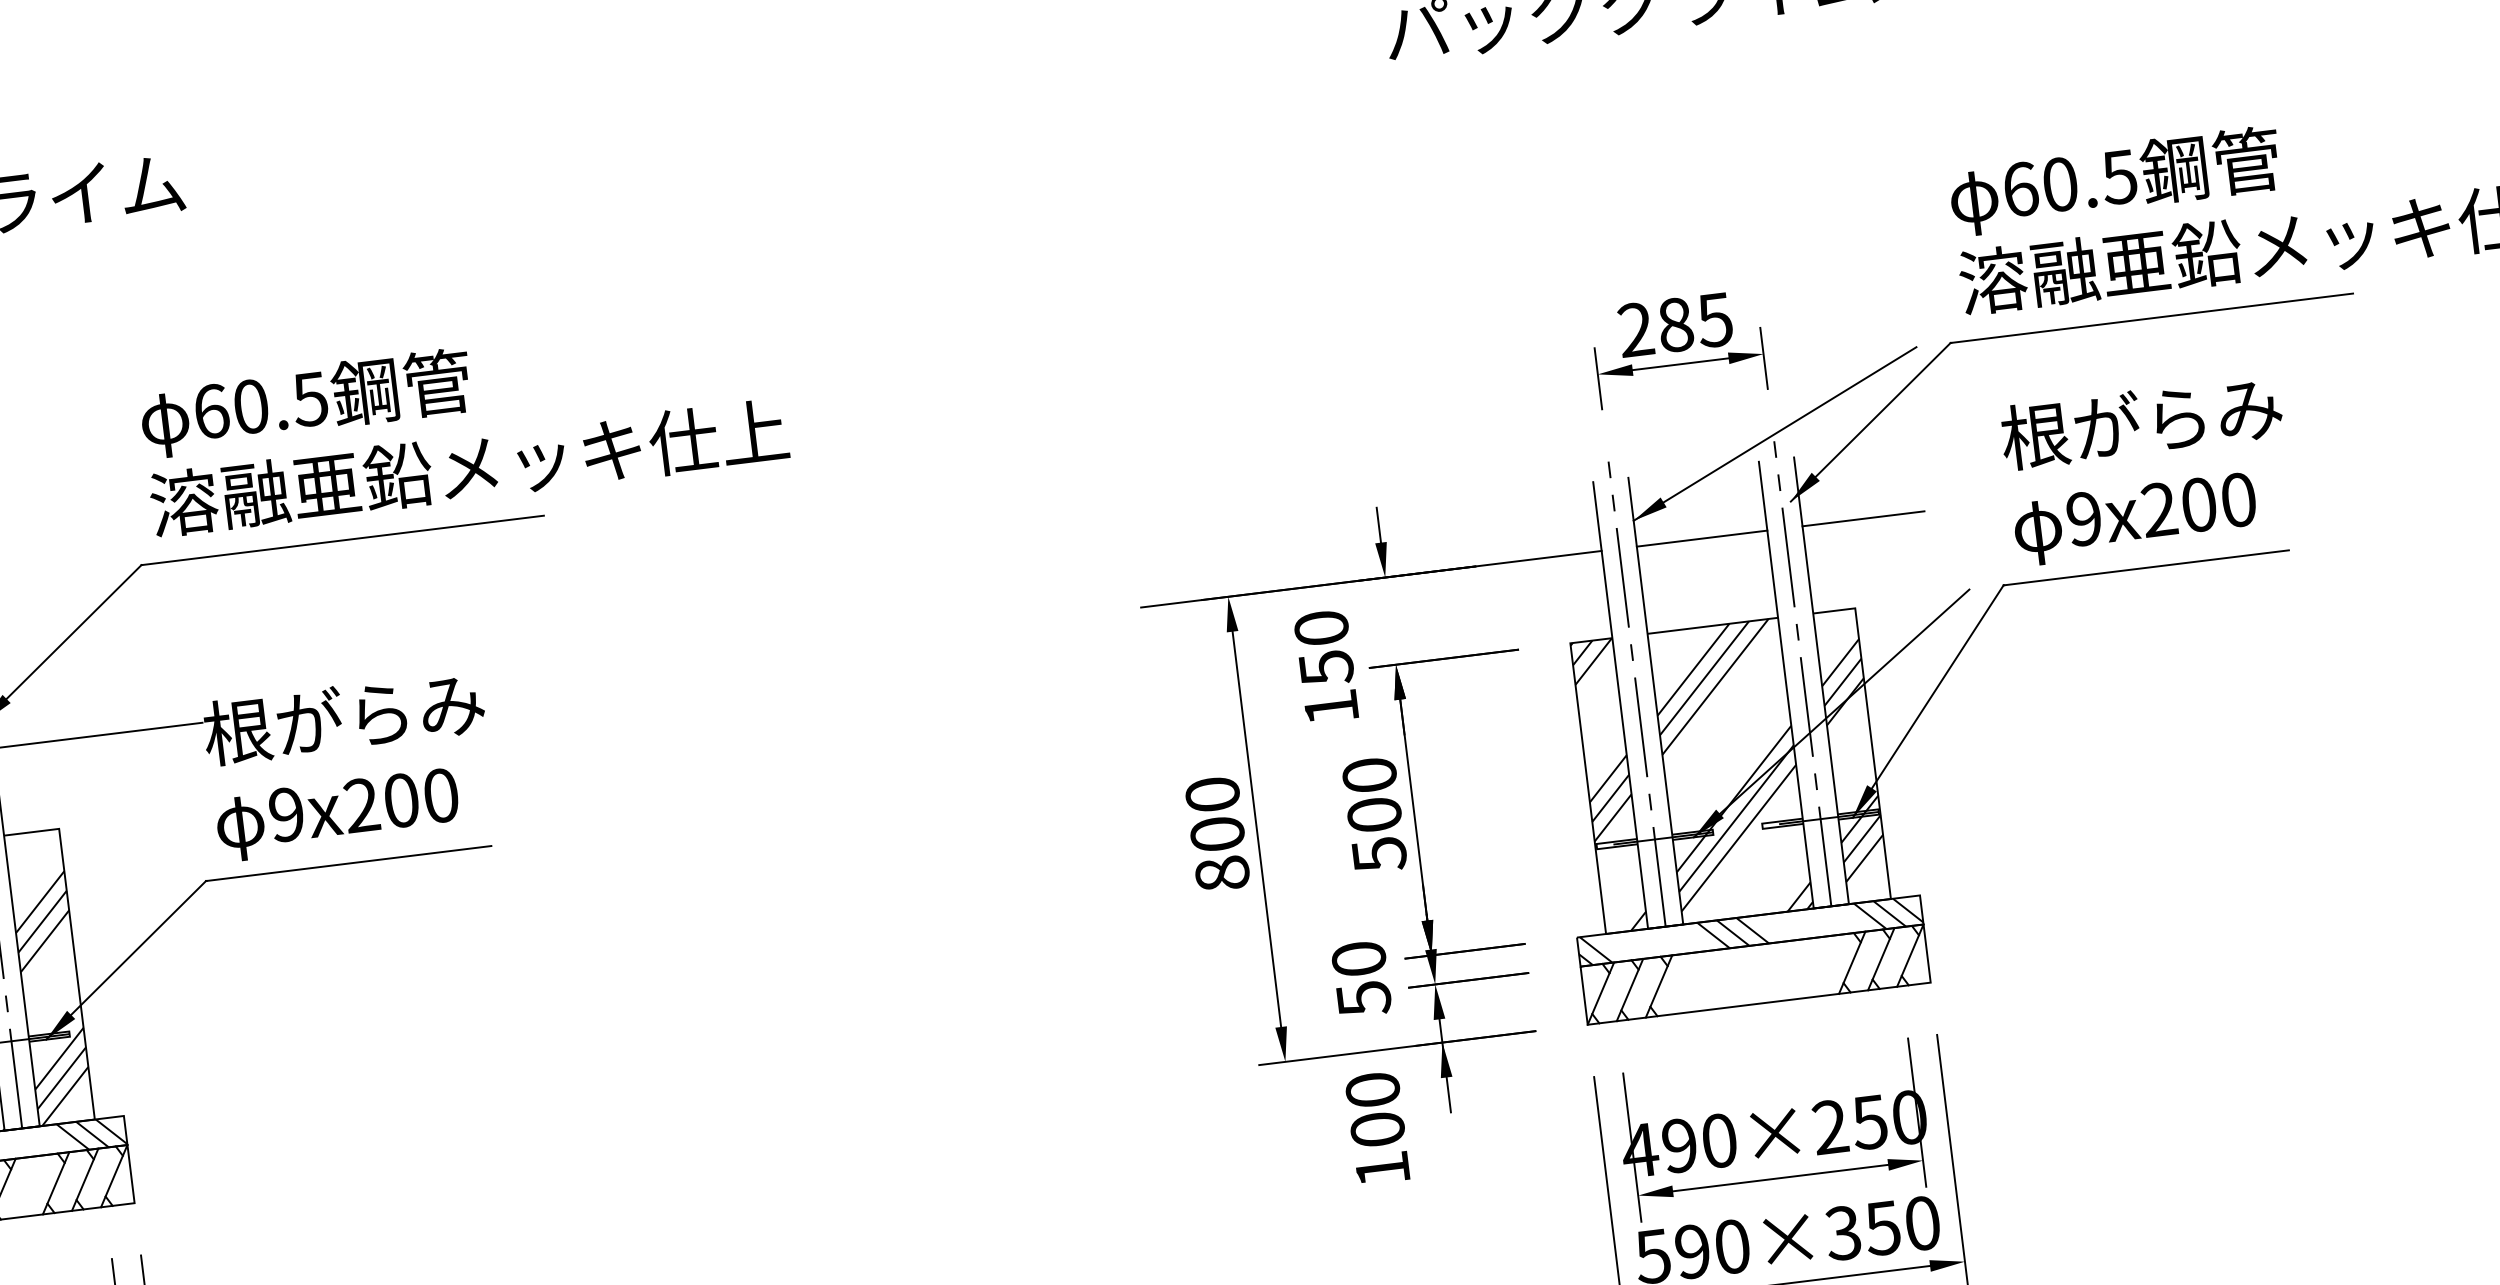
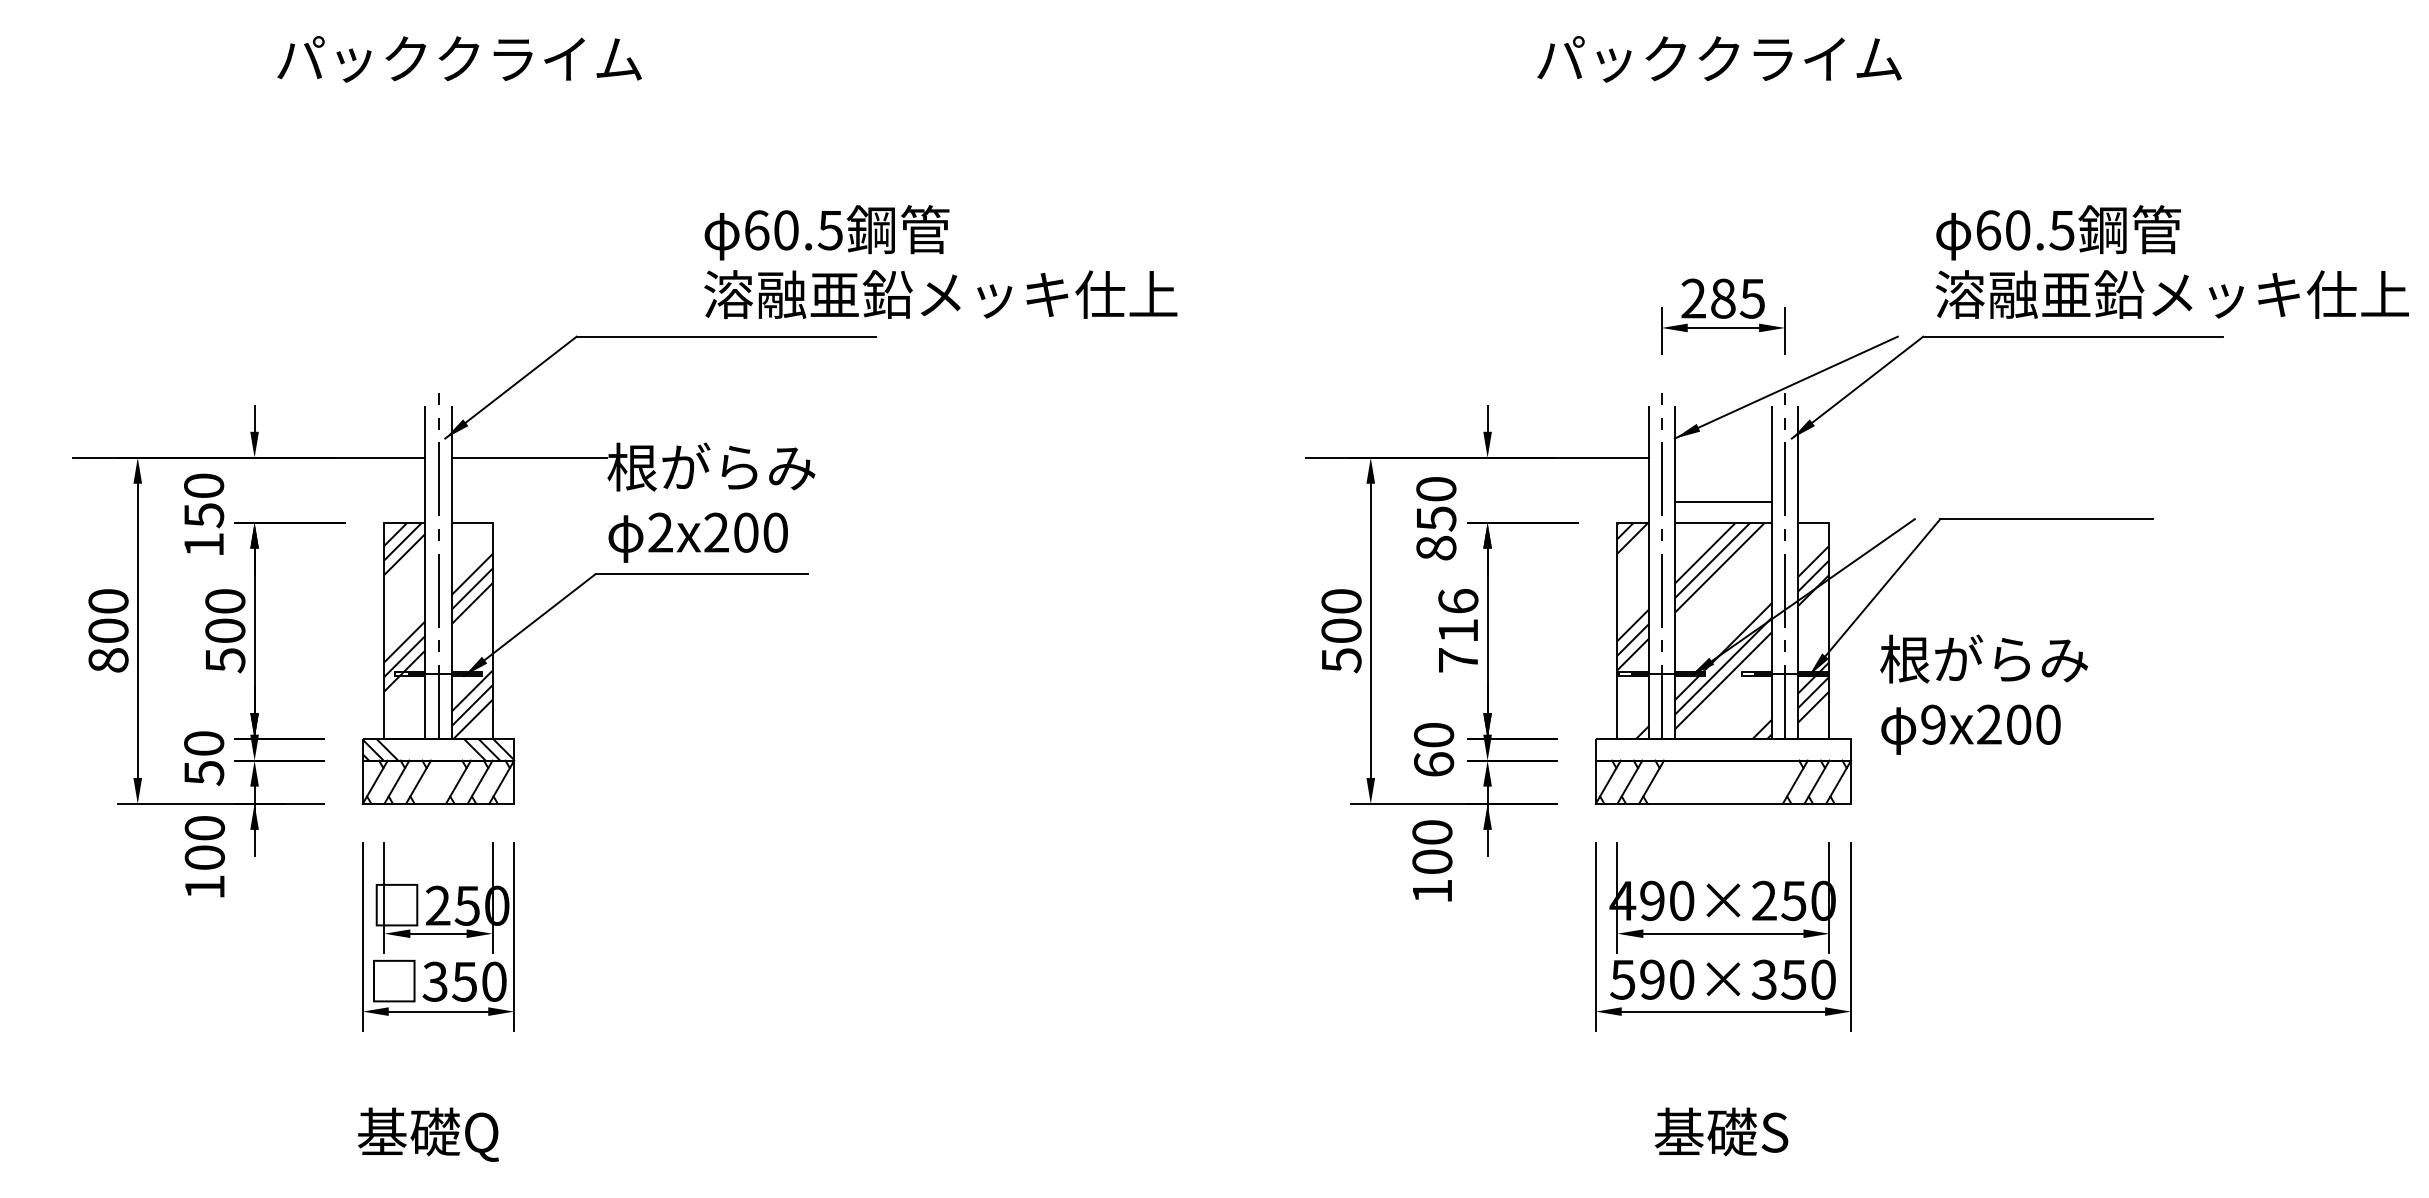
text: (463, 423) -> (940, 261), moved
text: (2147, 469) -> (1984, 694), moved
line: (1863, 518) -> (1843, 457), removed
line: (1702, 538) -> (1723, 501), moved
text: (1331, 706) -> (1436, 547), 150 -> 850
text: (286, 814) -> (660, 532), 9x200 -> 2x200
text: (1374, 815) -> (1458, 631), 500 -> 716
text: (1222, 874) -> (1341, 660), 800 -> 500
hatch: (1750, 930) -> (1723, 749), removed
text: (1364, 998) -> (1434, 764), 50 -> 60

